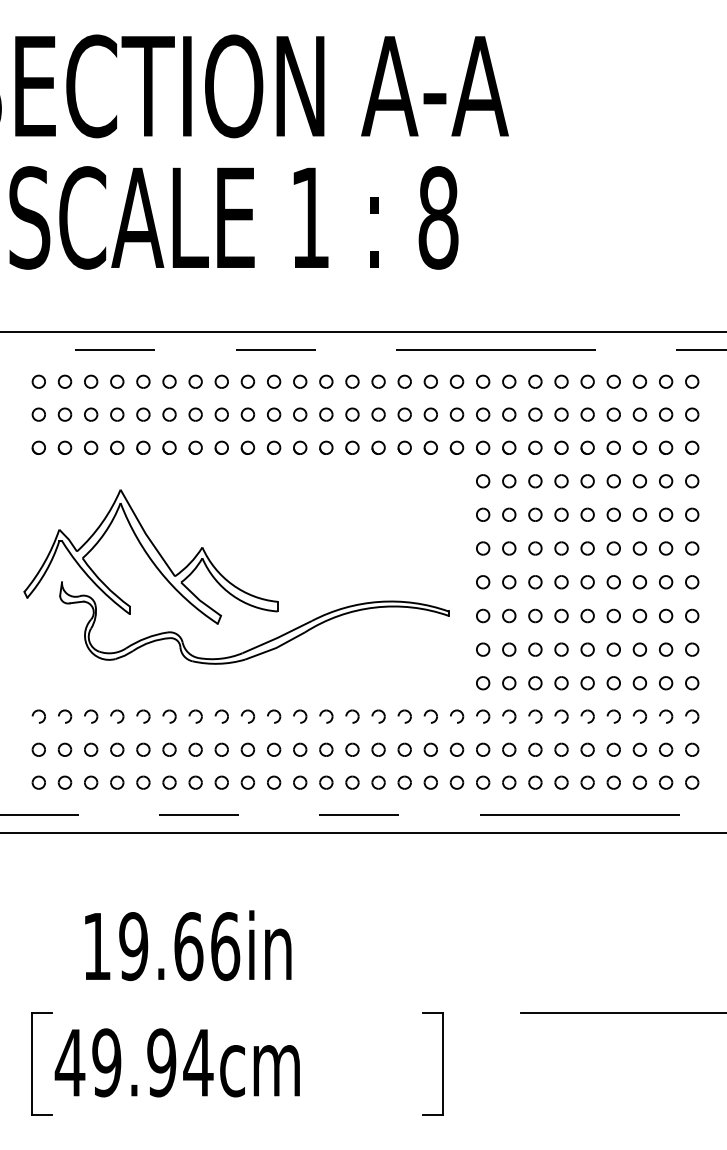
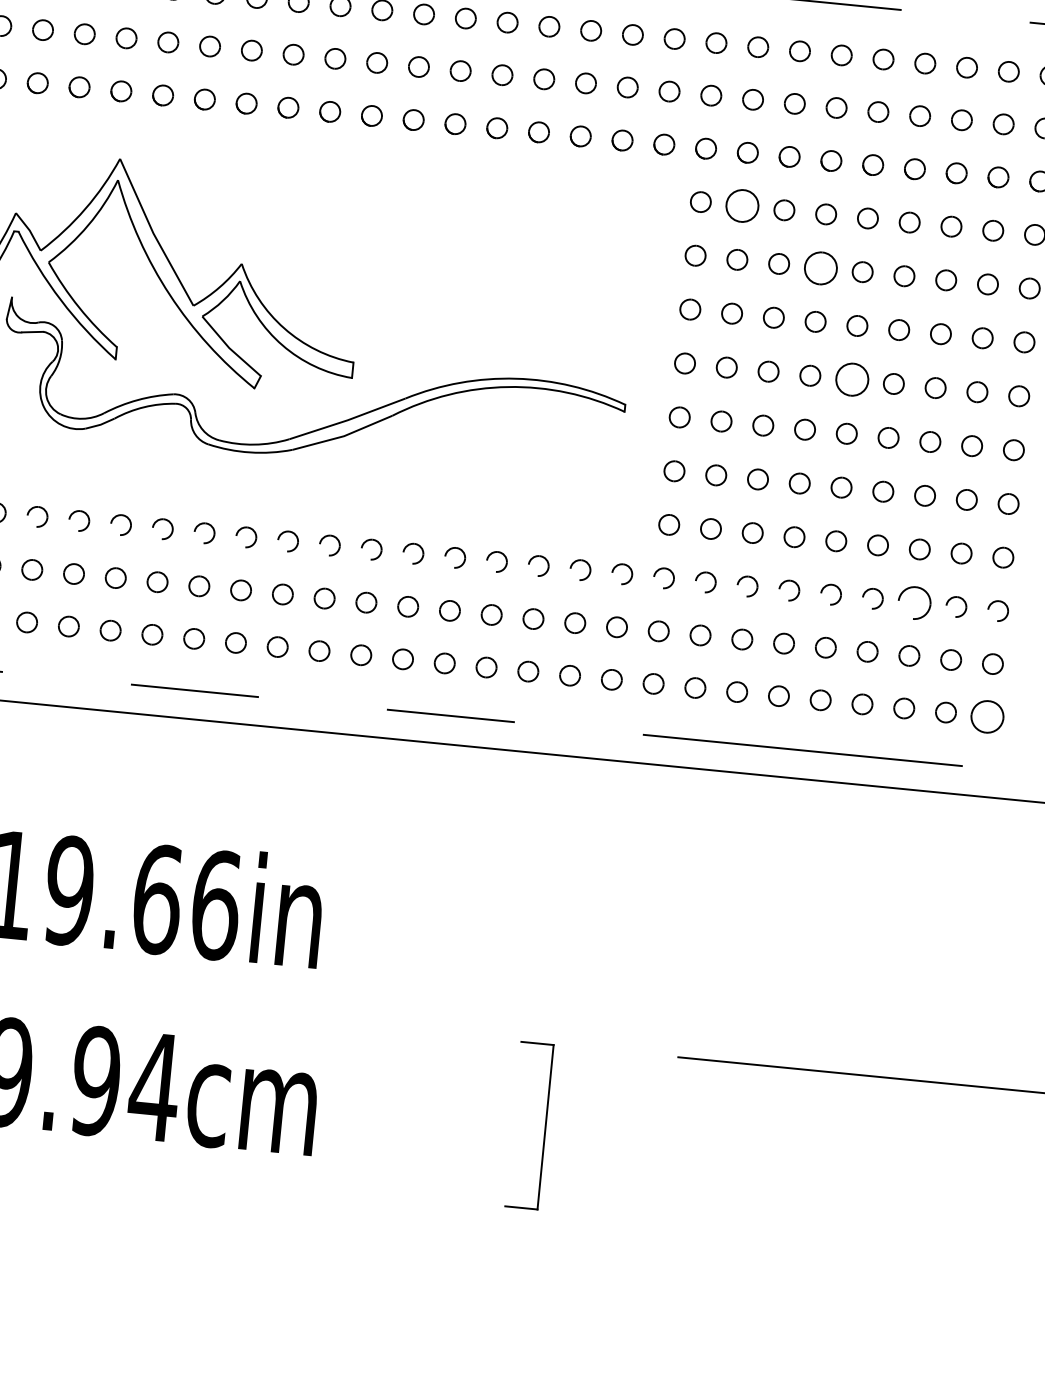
part: (509, 481) -> (742, 206), size x1.6
part: (561, 514) -> (820, 267), size x1.6
part: (587, 582) -> (851, 380), size x1.6
part: (639, 716) -> (913, 602), size x1.6
part: (692, 782) -> (988, 716), size x1.6

